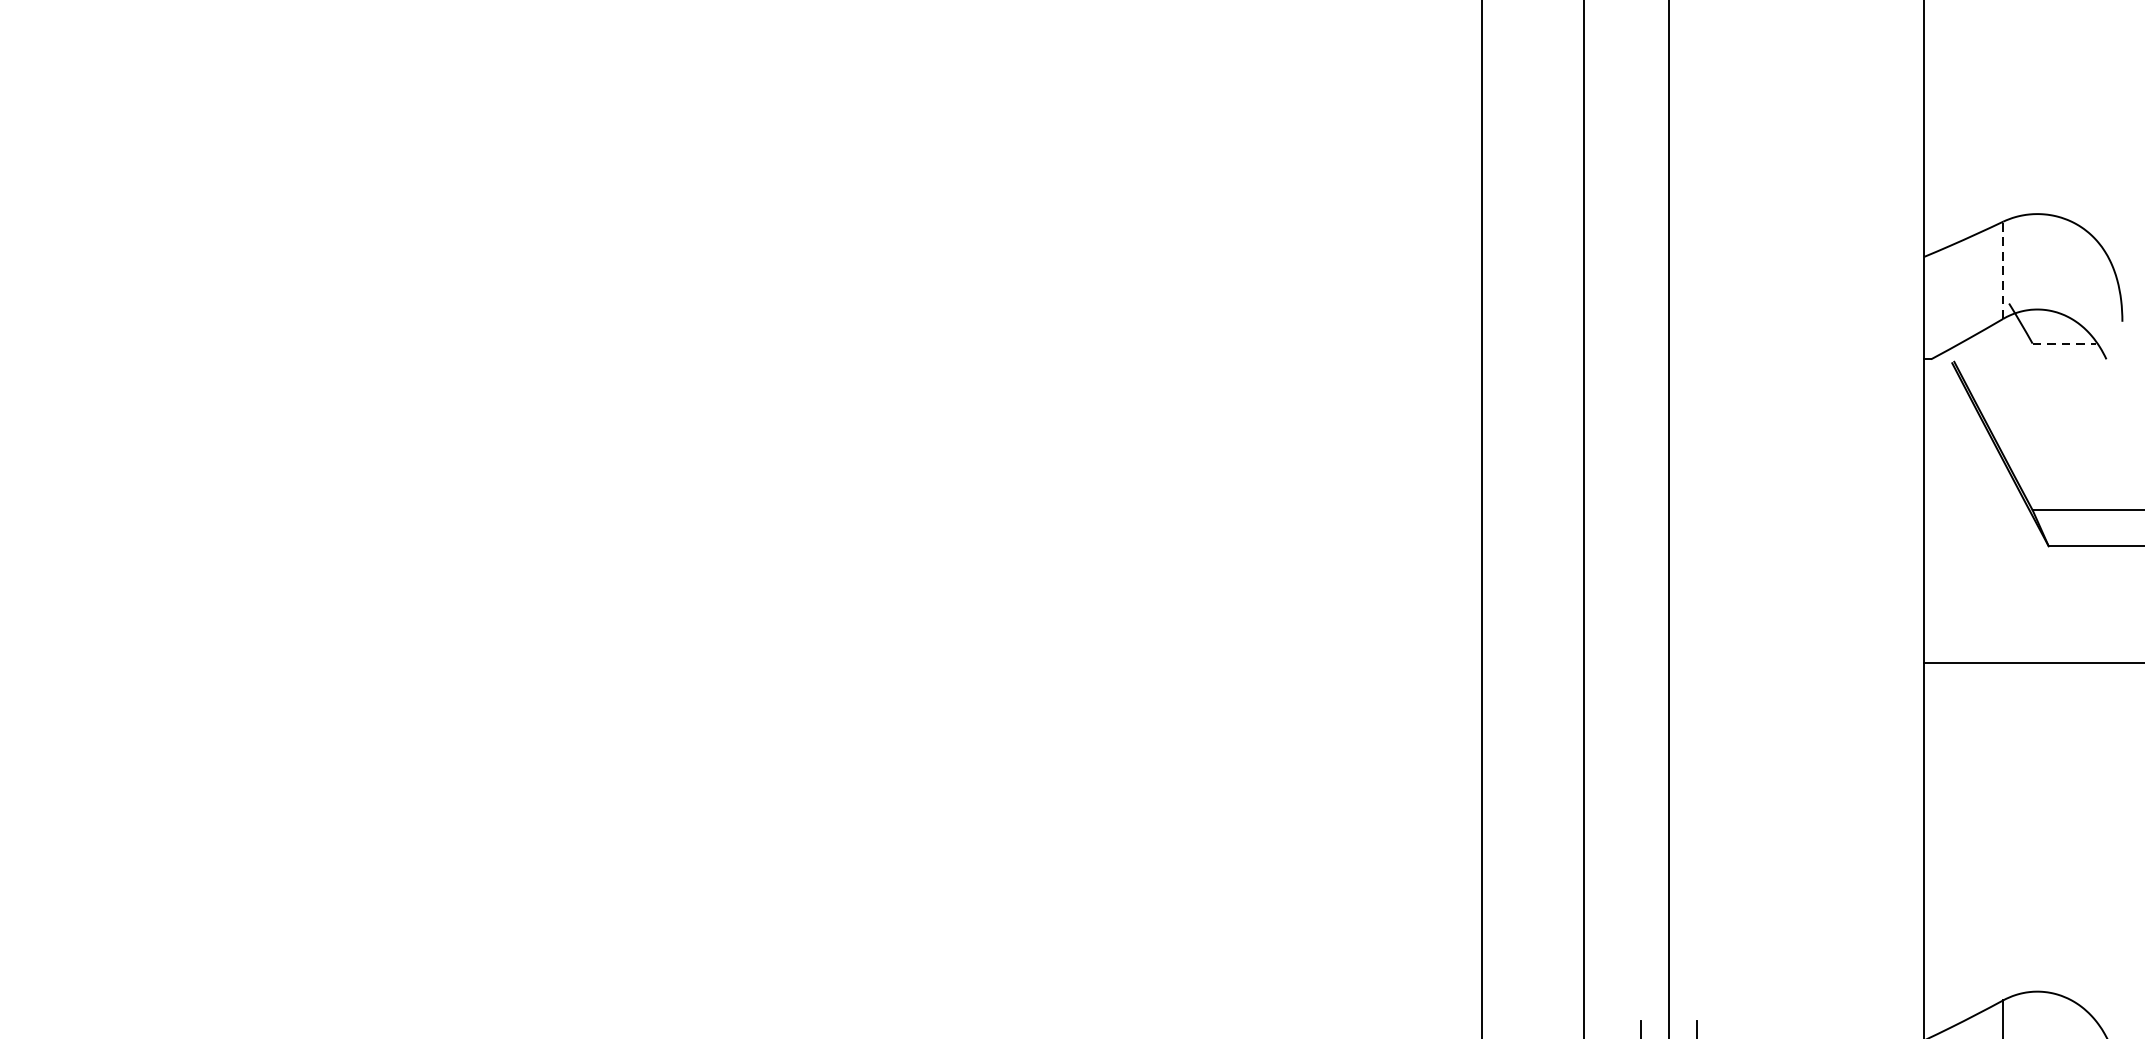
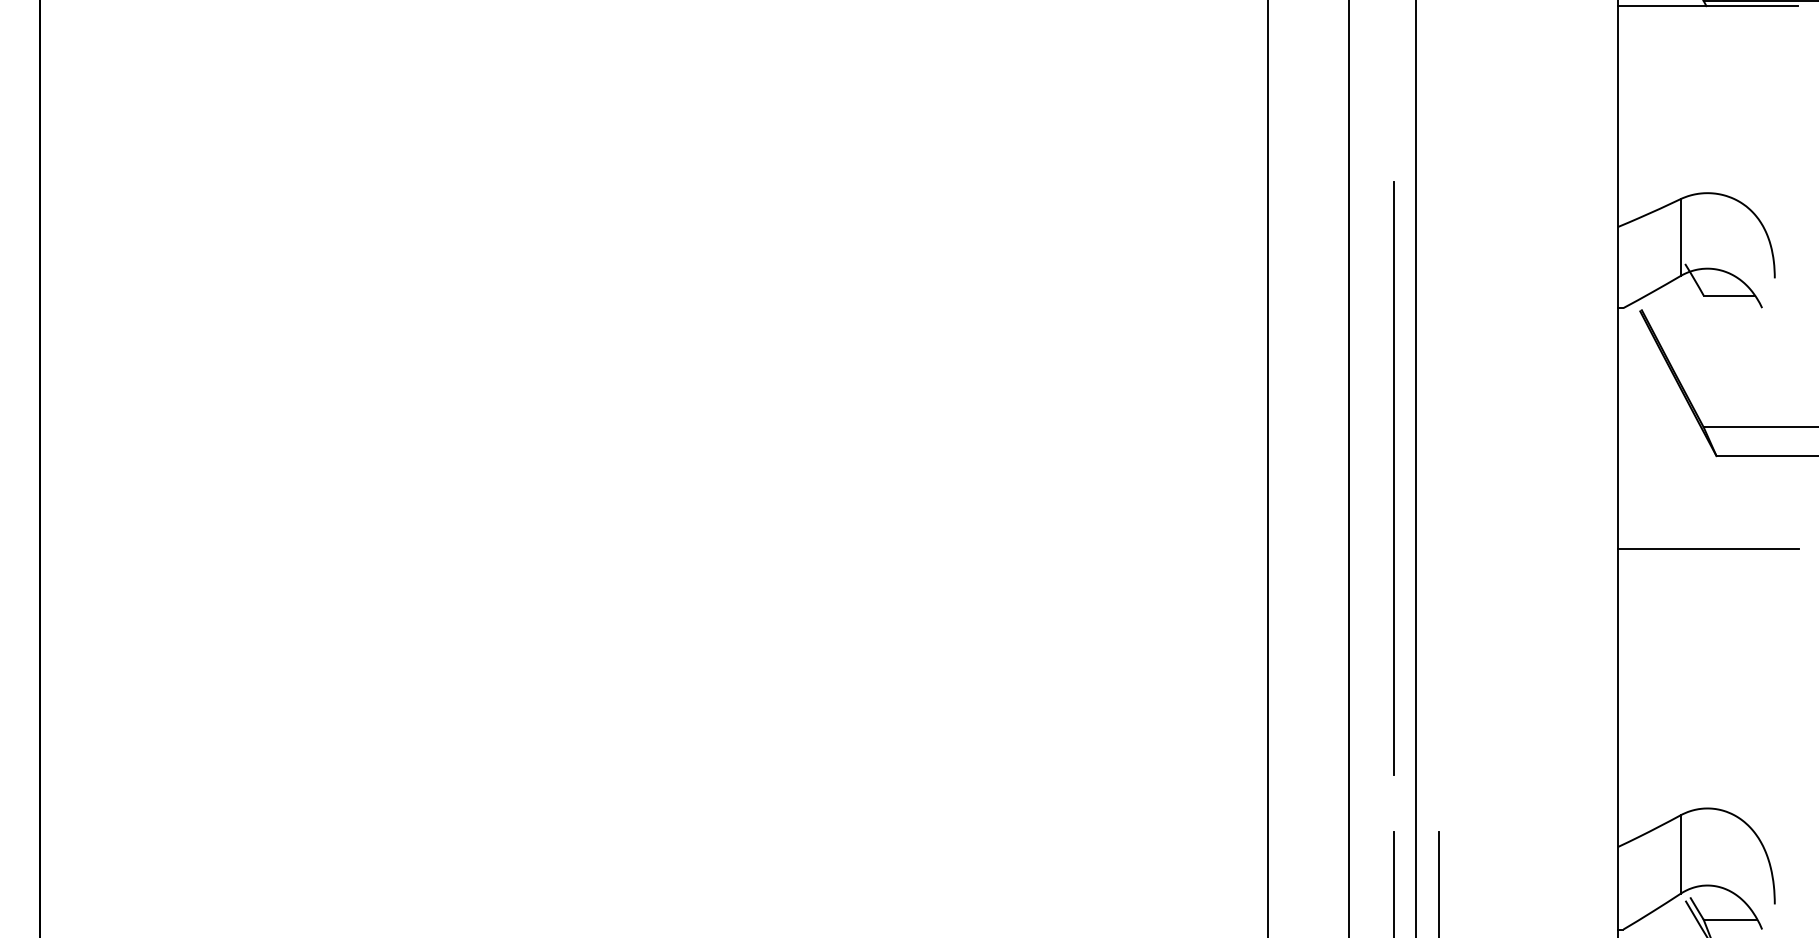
line: (2003, 270) -> (1680, 237), dashed -> solid
line: (2065, 343) -> (1729, 295), dashed -> solid
line: (1640, 574) -> (1393, 478), added

